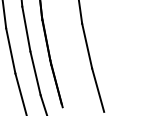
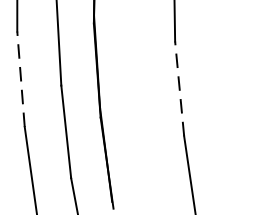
line: (87, 46) -> (180, 89), solid -> dashed
line: (10, 50) -> (20, 78), solid -> dashed

